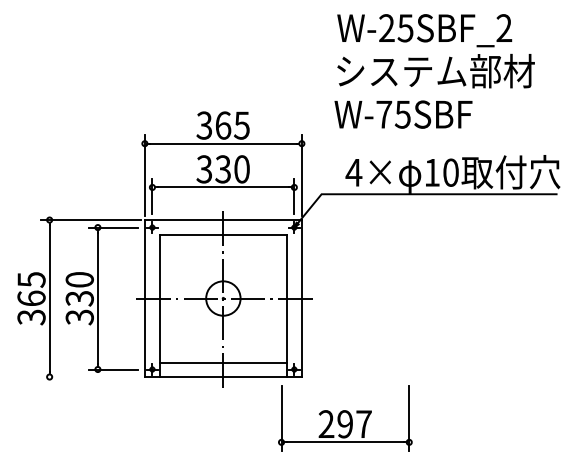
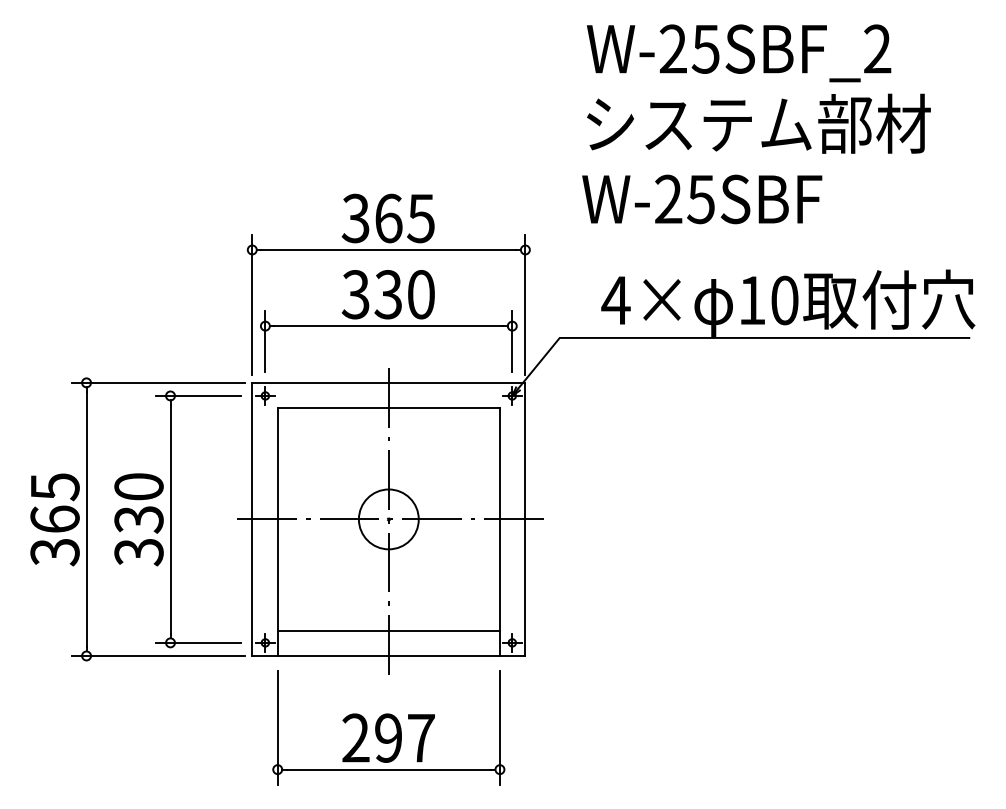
text: (384, 114) -> (669, 199), W-75SBF -> W-25SBF
line: (90, 377) -> (157, 656), added
part: (345, 418) -> (389, 728), moved

